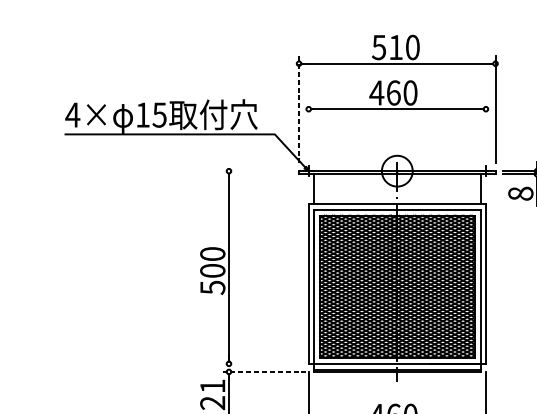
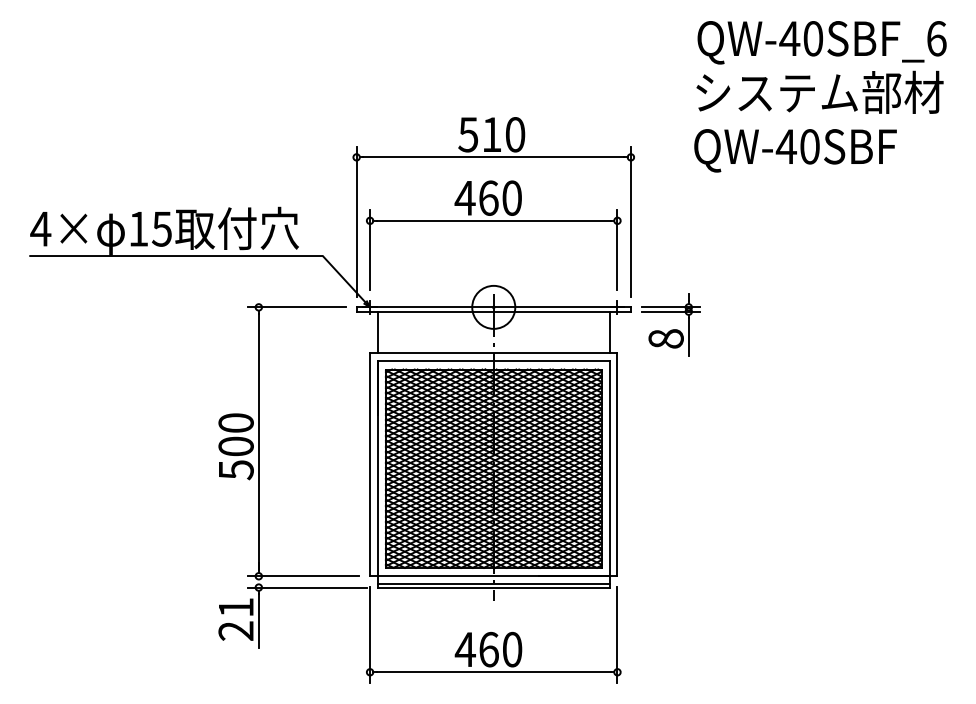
line: (298, 109) -> (356, 221), dashed -> solid
line: (309, 129) -> (370, 249), added
line: (485, 129) -> (617, 249), added
line: (255, 171) -> (296, 307), added
line: (261, 363) -> (303, 576), added
line: (263, 371) -> (306, 587), dashed -> solid

